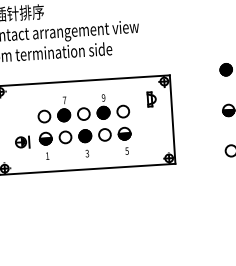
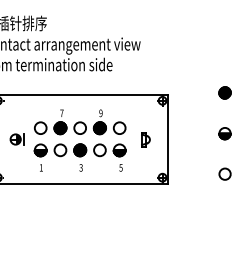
part: (151, 99) -> (145, 139), moved
part: (21, 142) -> (16, 139), moved

